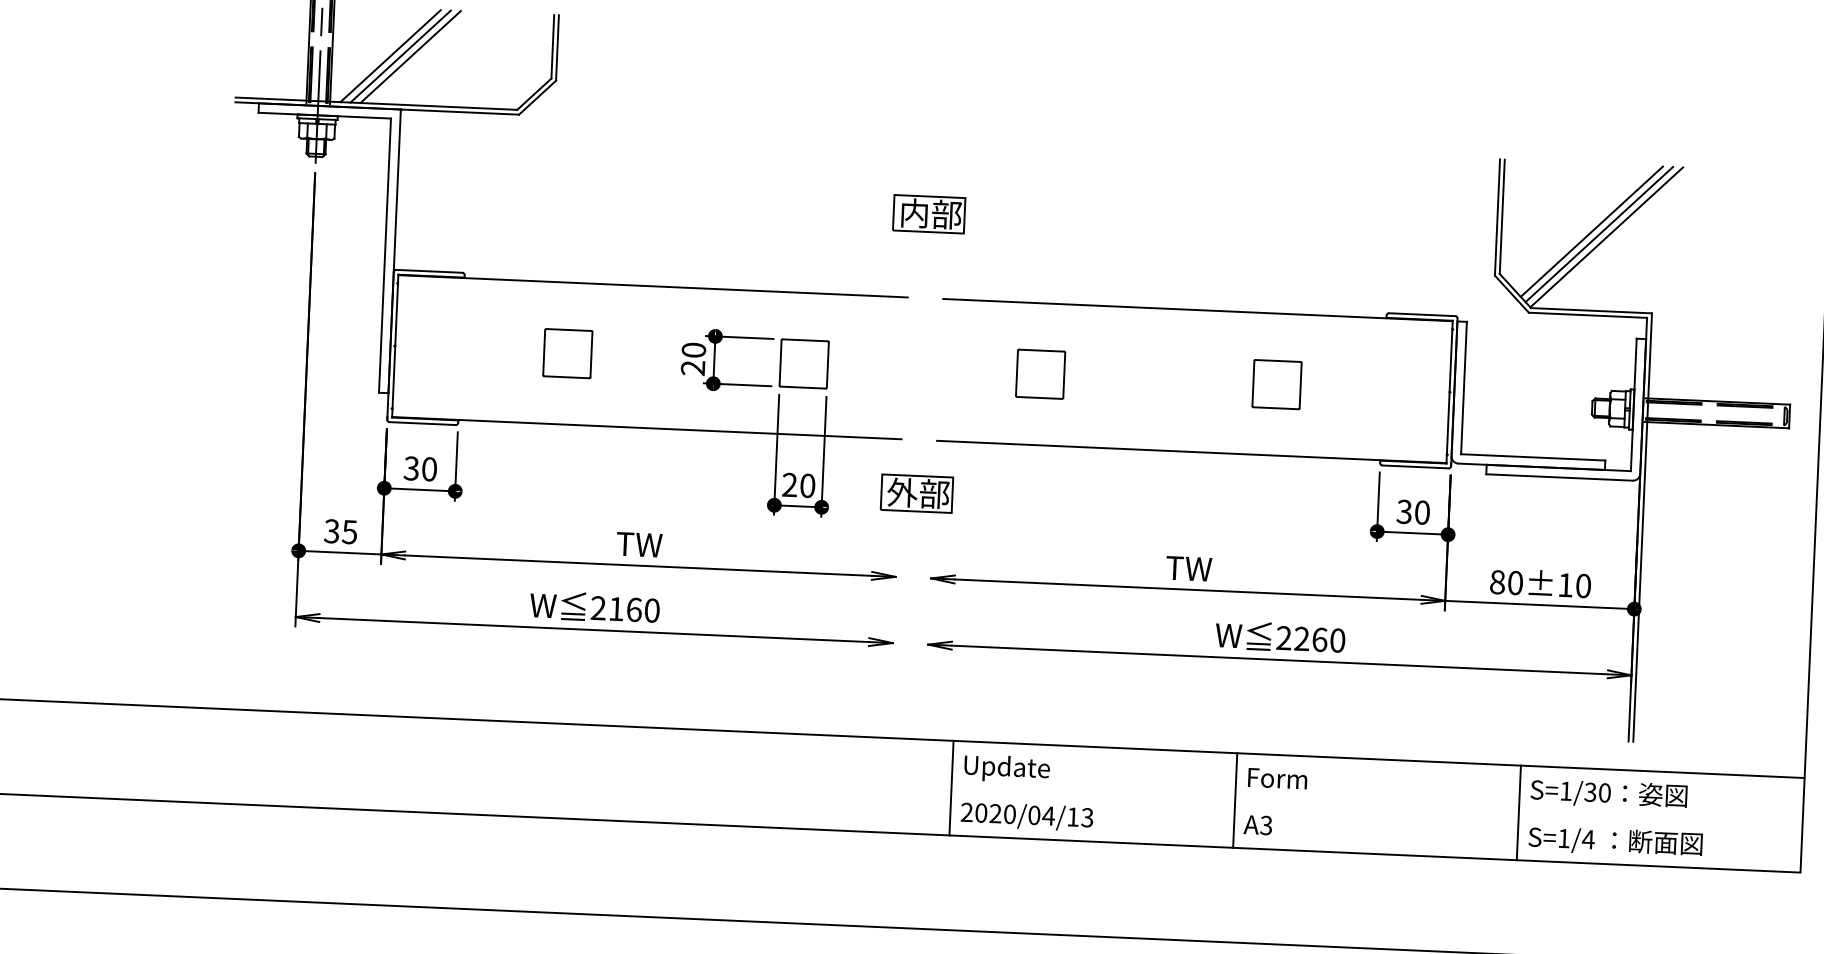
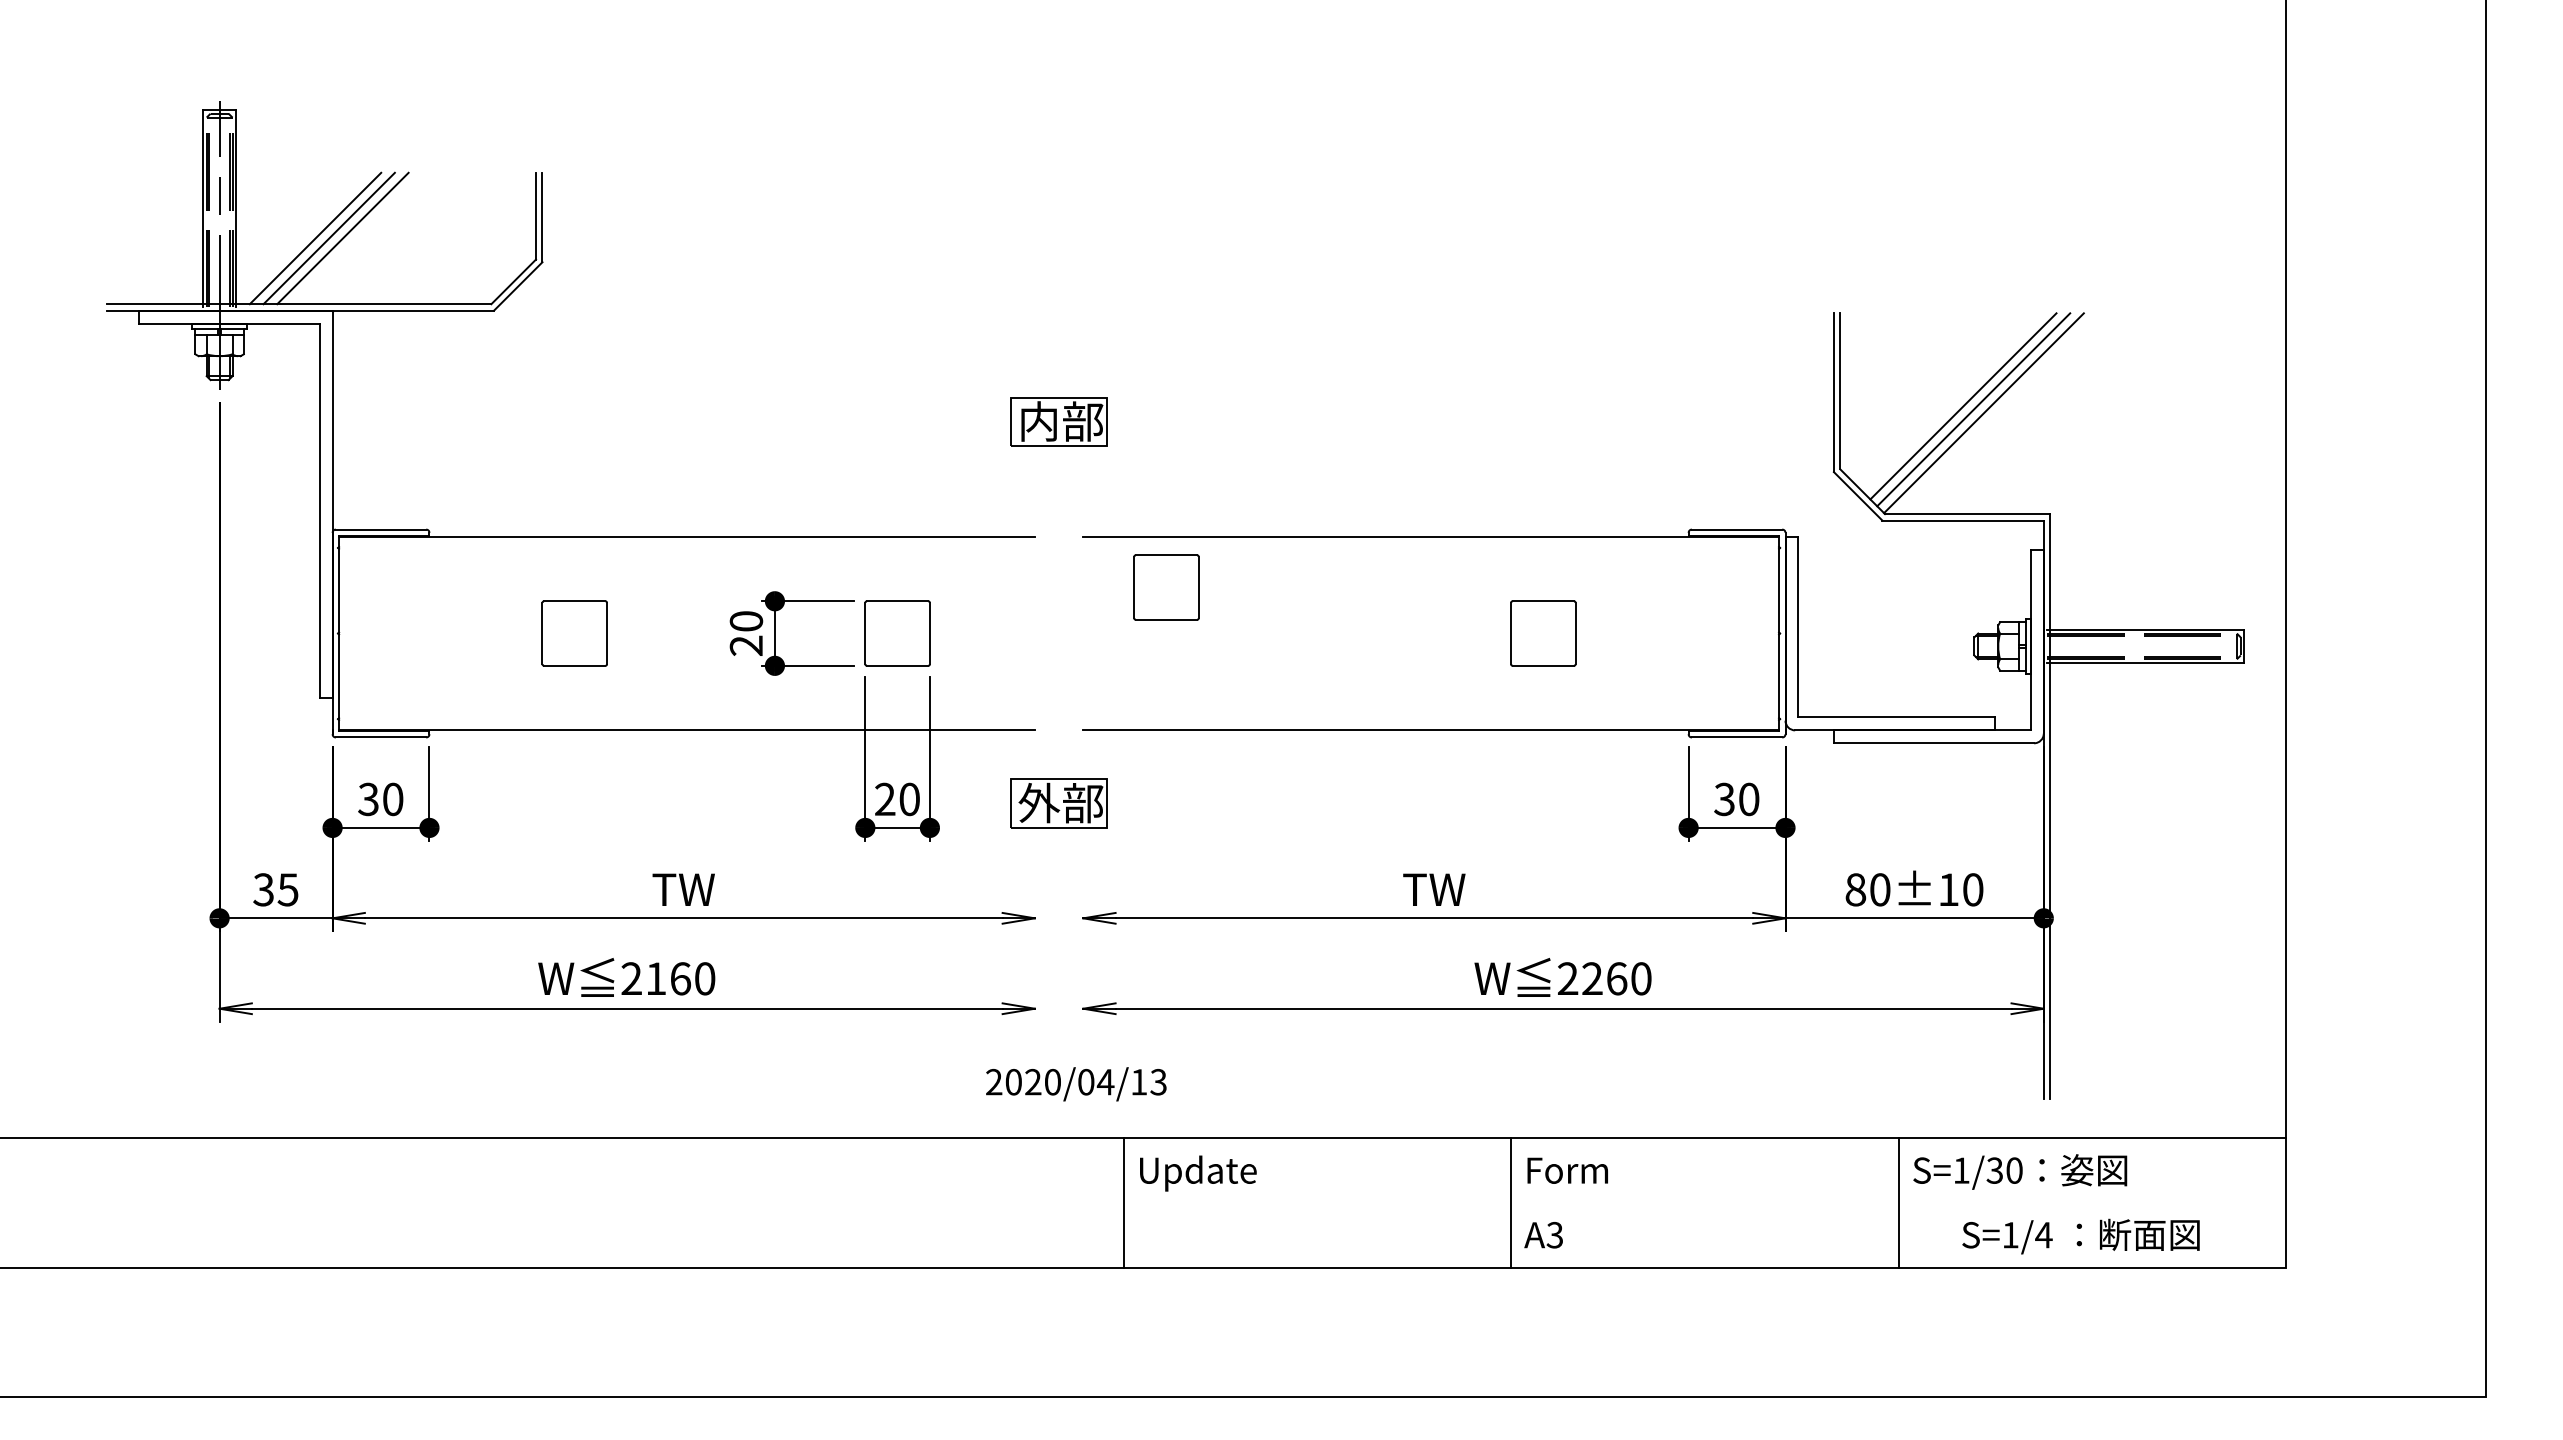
part: (1040, 374) -> (1166, 587), moved
text: (1027, 816) -> (1076, 1084), moved
text: (1615, 841) -> (2080, 1236), moved

